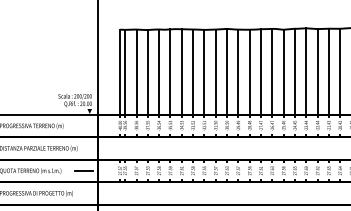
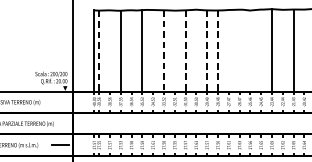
line: (136, 71) -> (109, 50), removed
line: (159, 71) -> (131, 50), removed
line: (181, 71) -> (152, 50), removed
line: (204, 71) -> (174, 50), removed
line: (227, 71) -> (196, 50), removed
line: (261, 71) -> (229, 50), removed
line: (272, 71) -> (239, 50), removed
line: (283, 71) -> (250, 50), removed
line: (294, 71) -> (260, 50), removed
line: (317, 71) -> (282, 50), removed
line: (340, 71) -> (304, 50), removed
line: (125, 72) -> (99, 51), solid -> dashed
line: (193, 72) -> (164, 51), solid -> dashed
line: (215, 72) -> (185, 51), solid -> dashed
line: (238, 72) -> (207, 51), solid -> dashed
line: (249, 72) -> (217, 51), solid -> dashed

